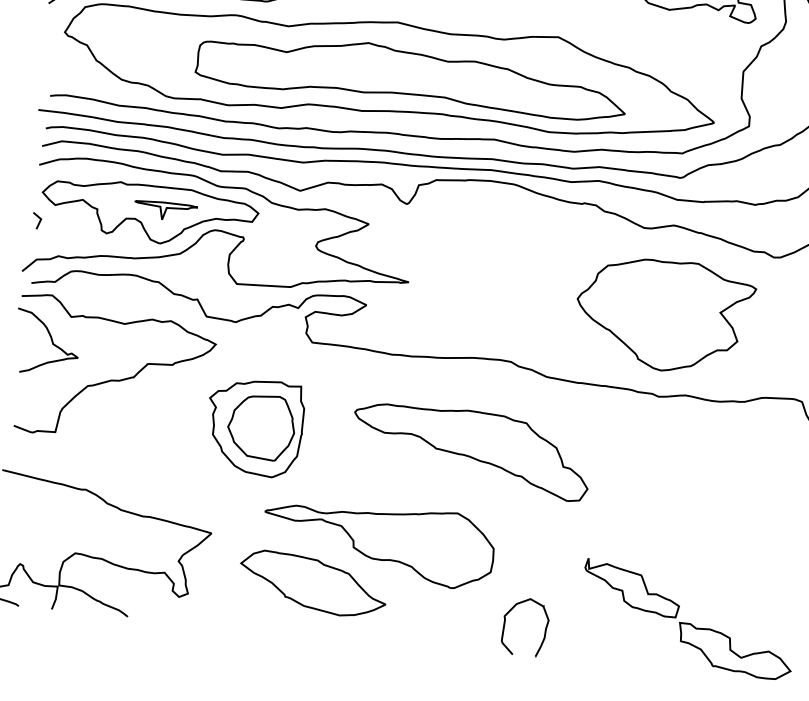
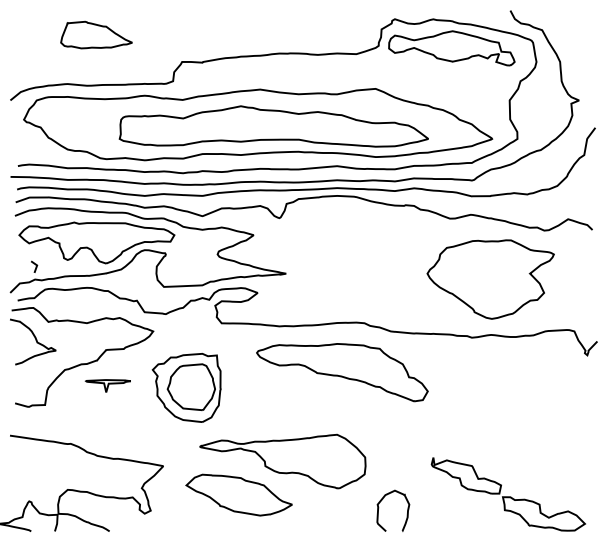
part: (164, 210) -> (107, 385), moved
line: (38, 220) -> (35, 266), moved
part: (664, 315) -> (490, 279), moved
part: (471, 451) -> (342, 372), moved

